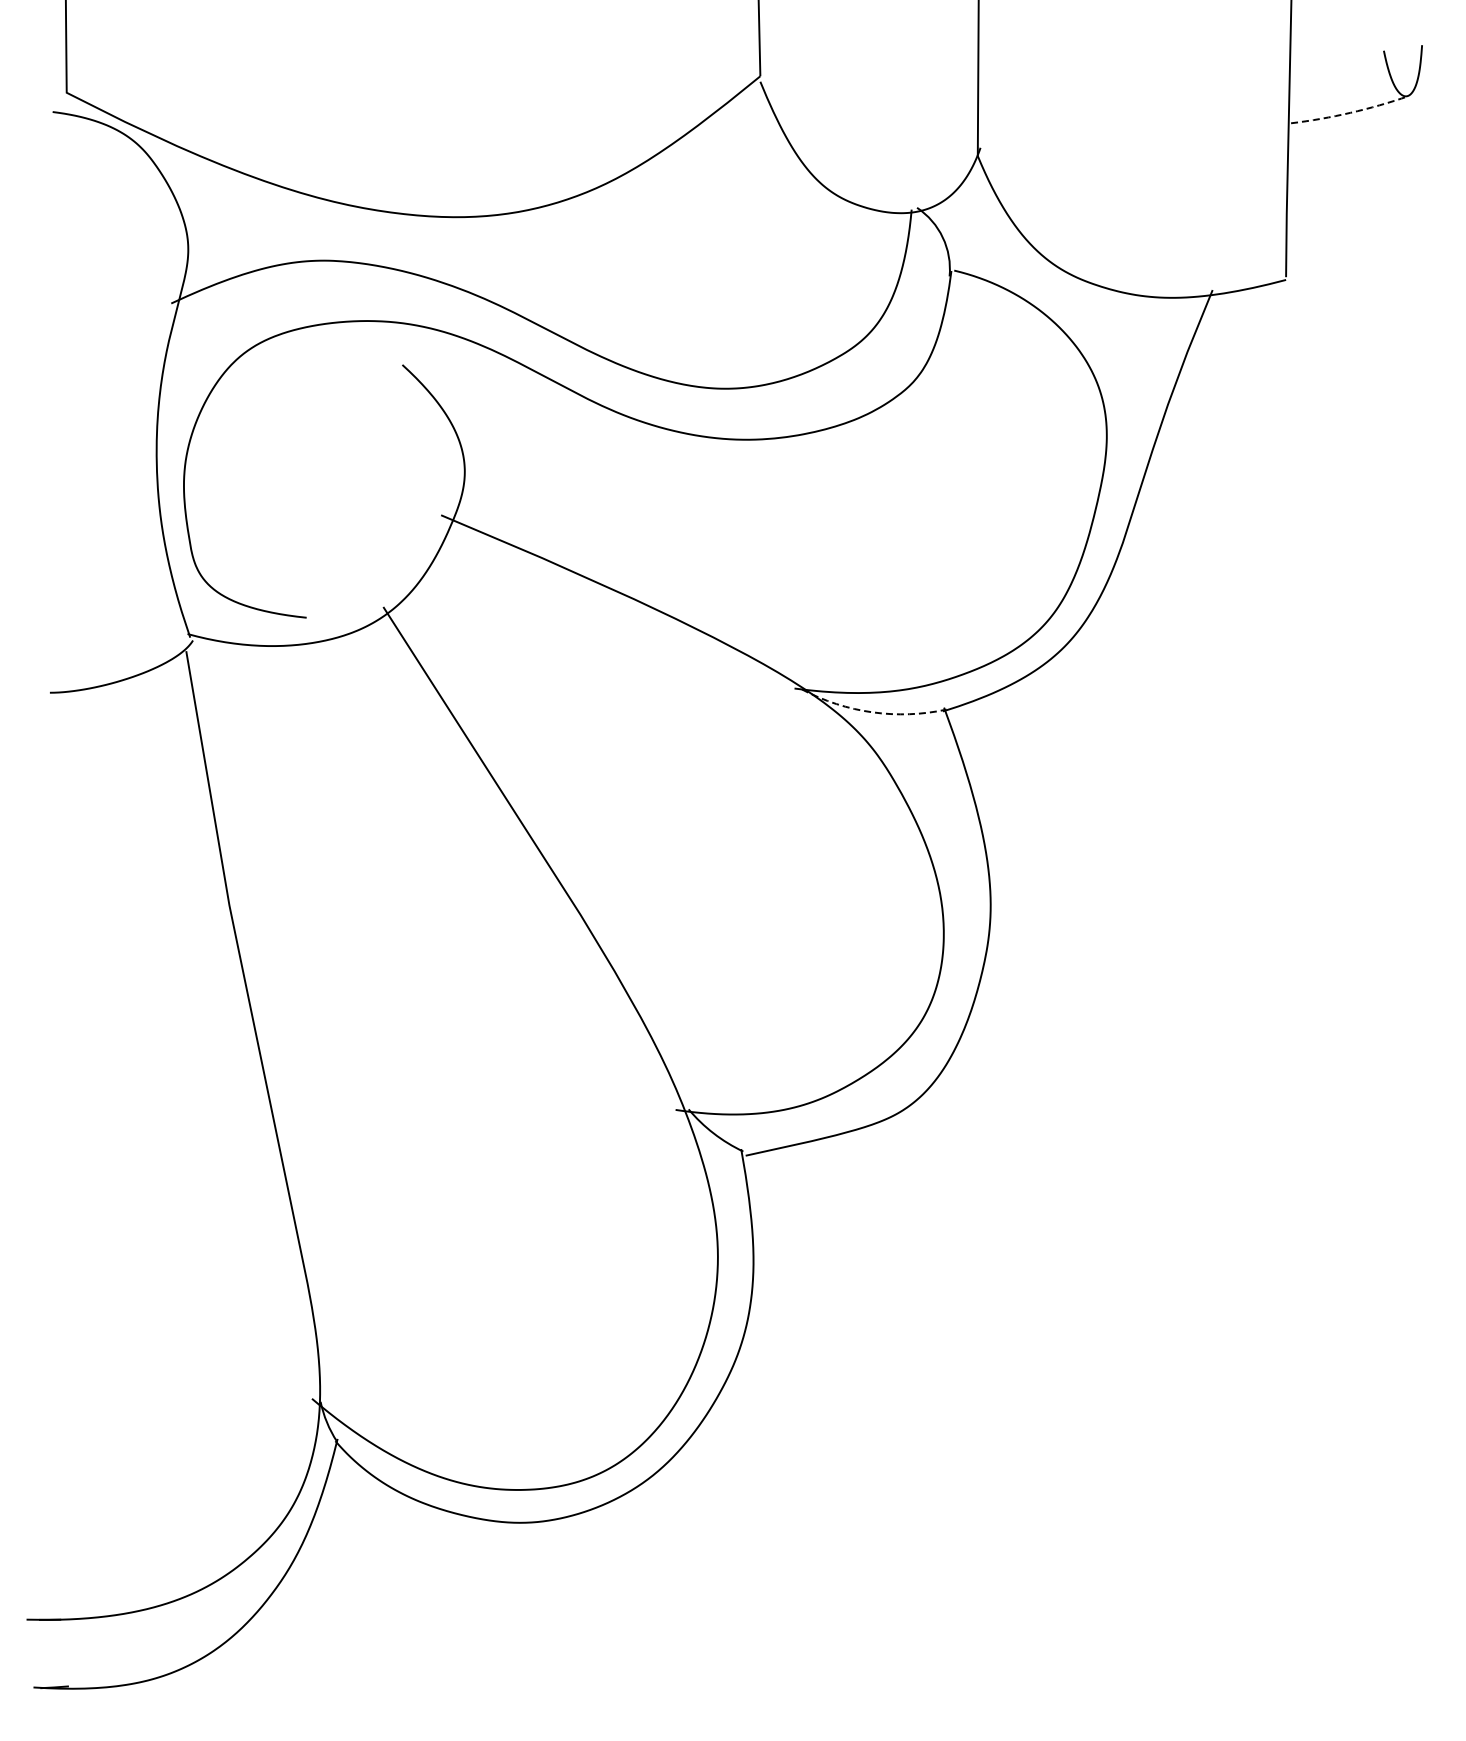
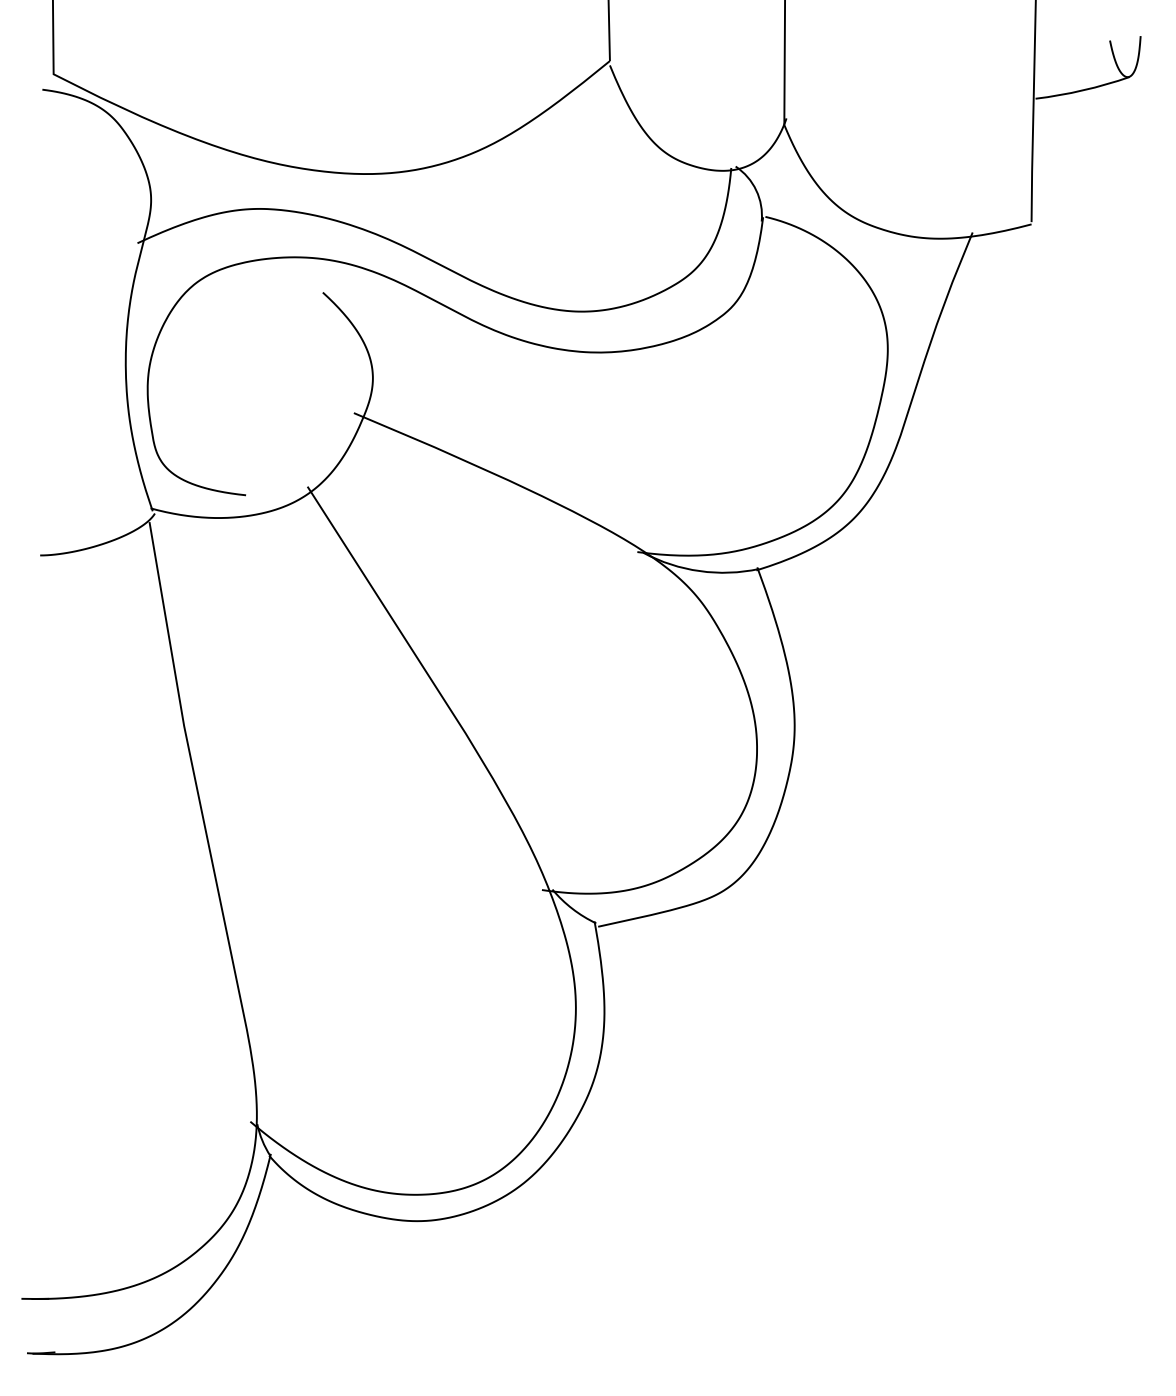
arc: (1350, 112) -> (1083, 90), dashed -> solid
arc: (872, 712) -> (699, 571), dashed -> solid

